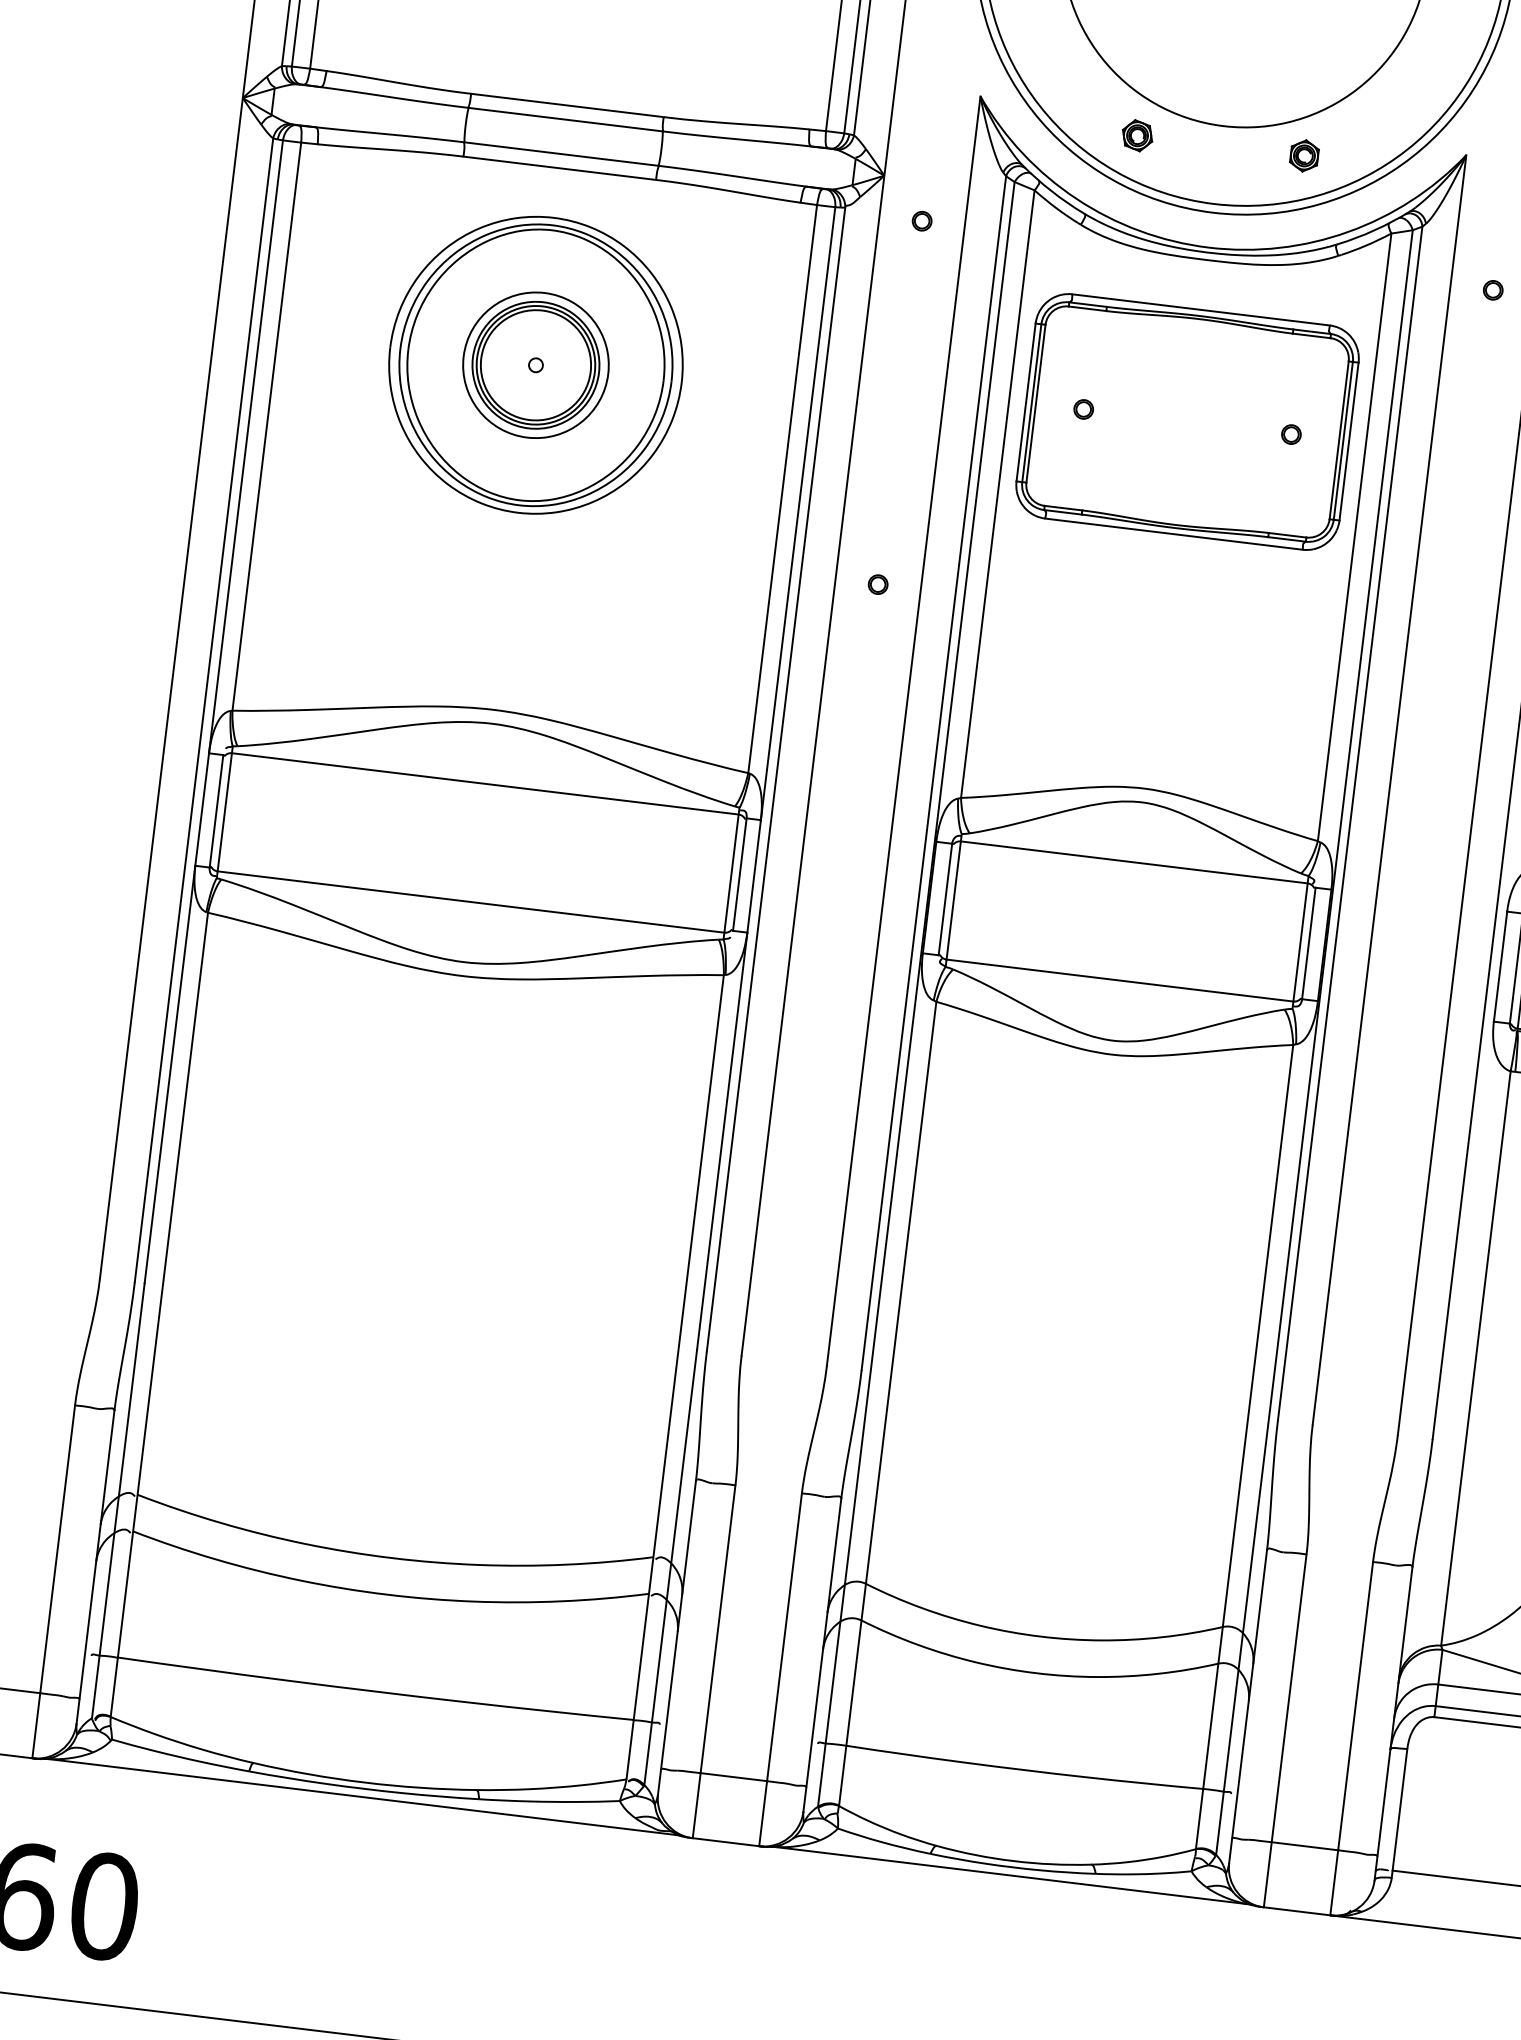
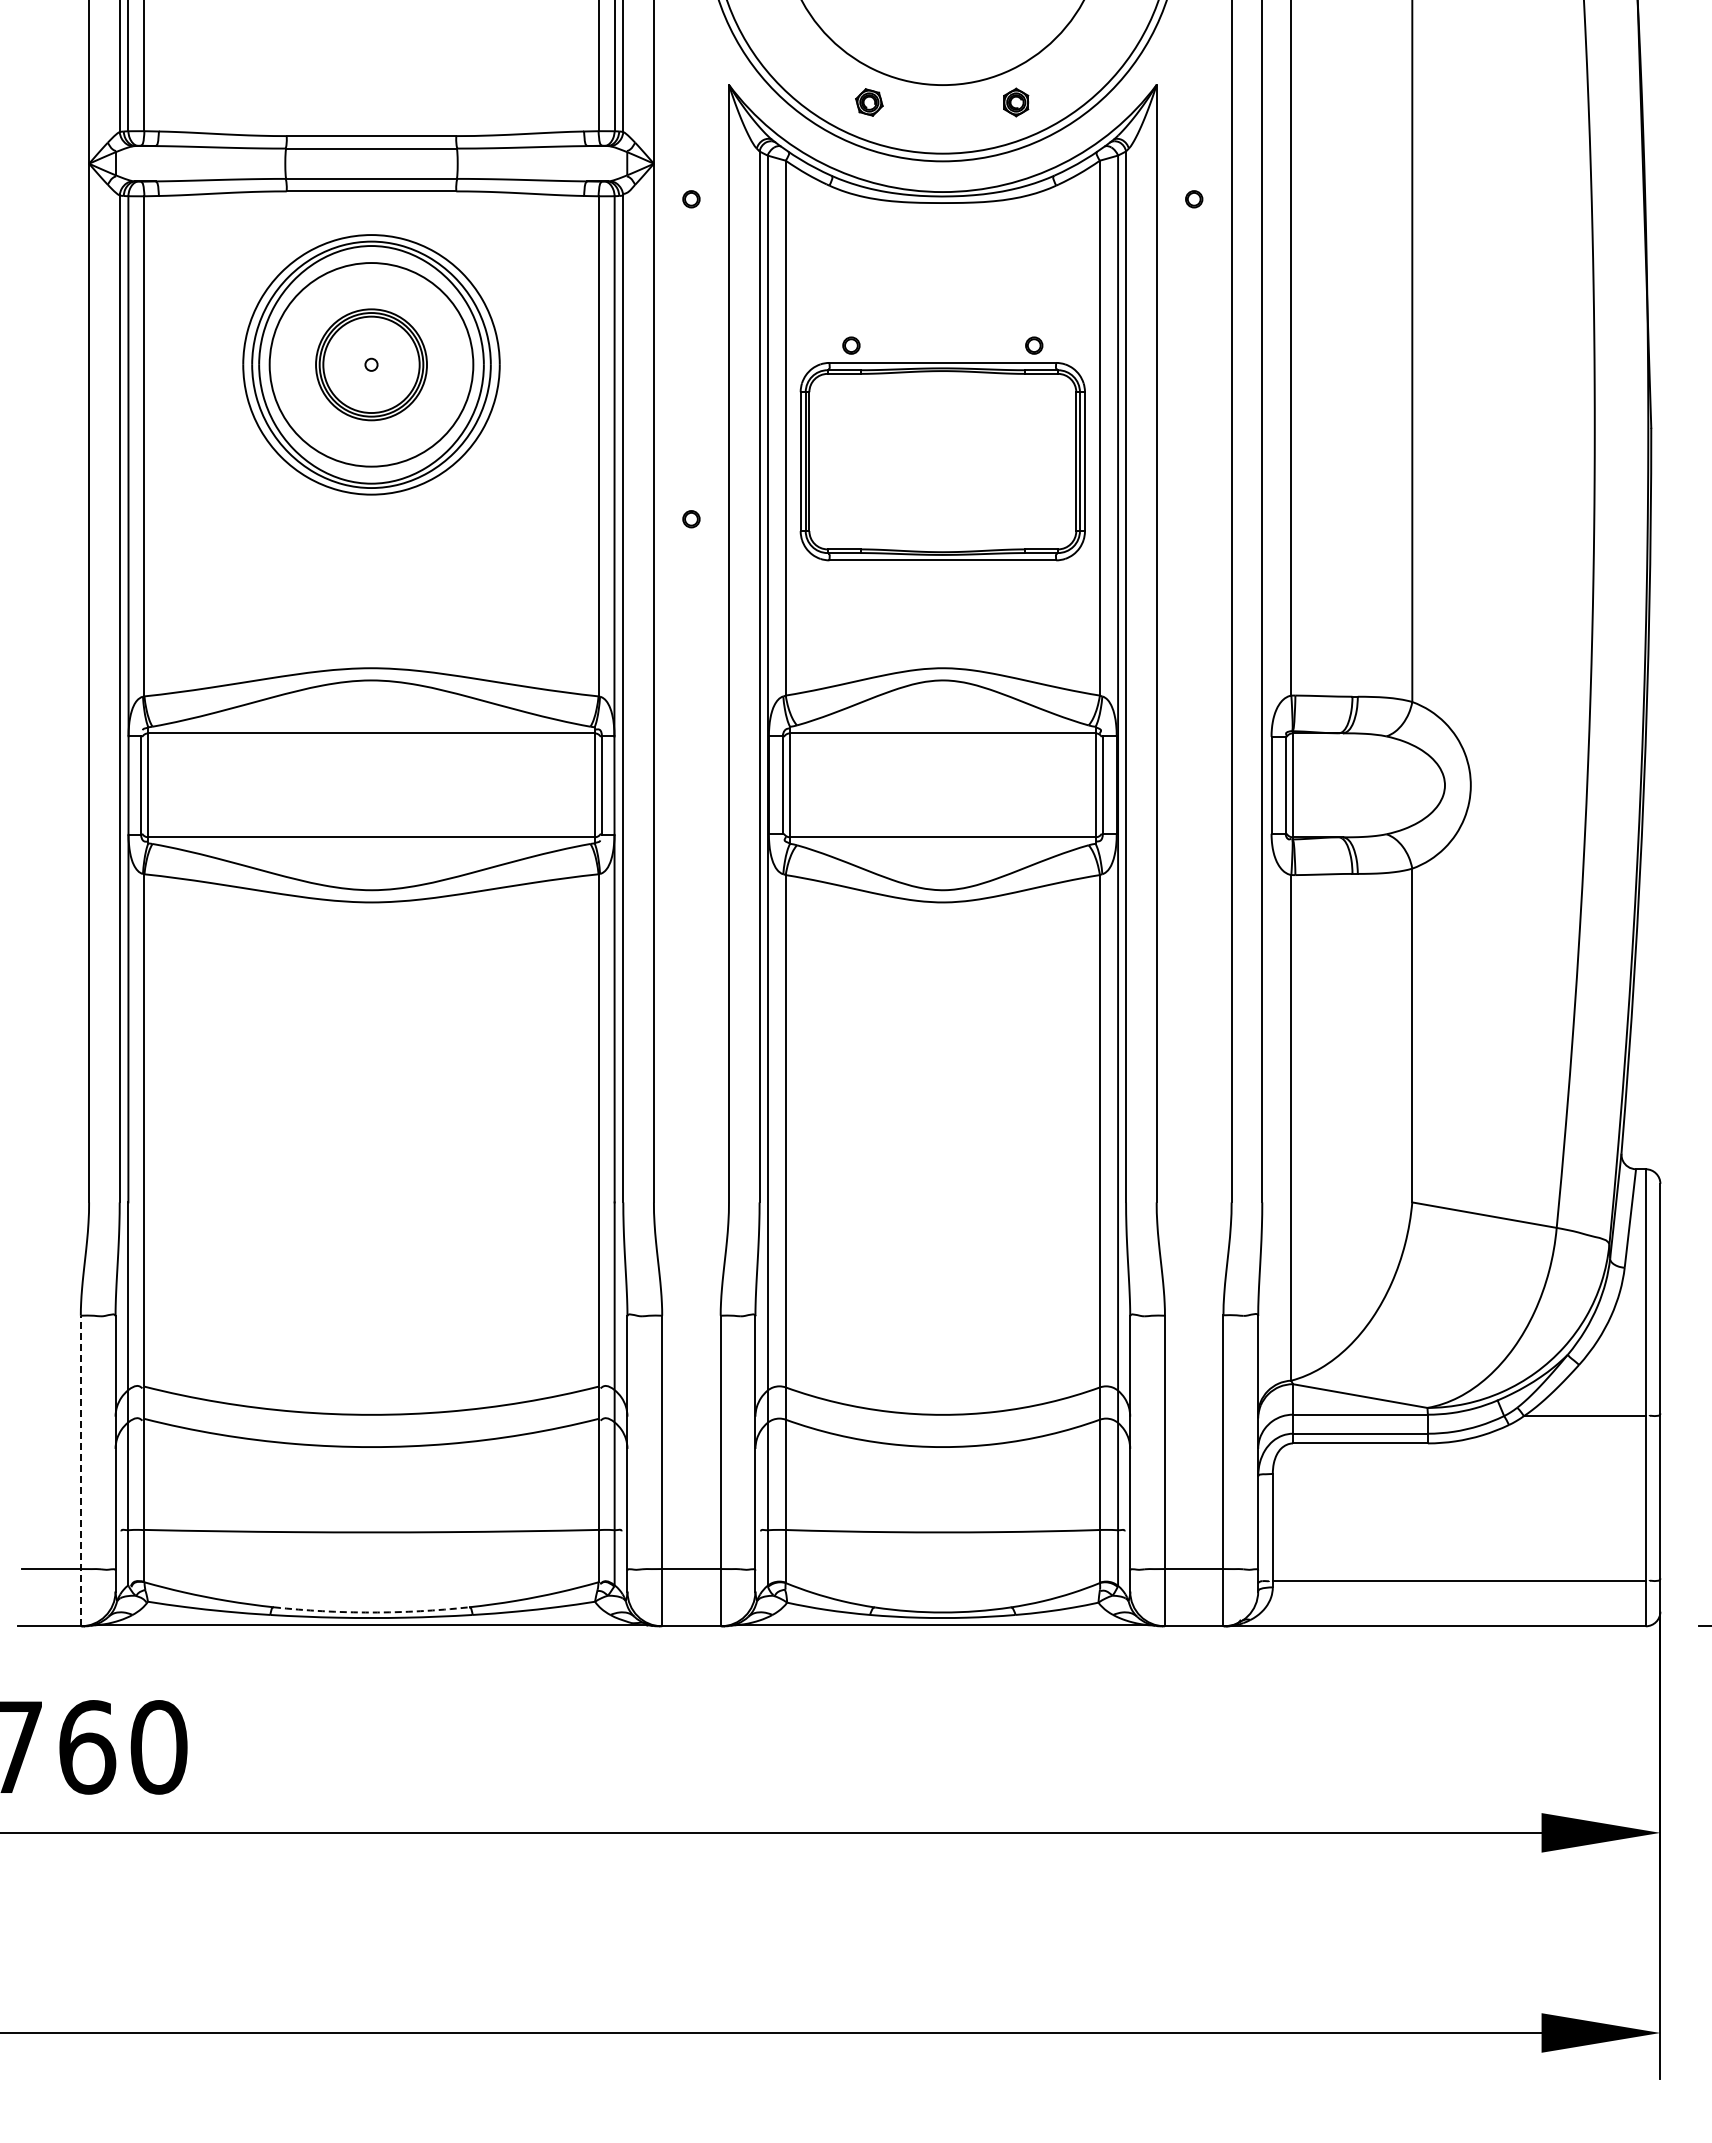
circle: (535, 364) -> (371, 364), size x1.6
part: (1187, 421) -> (942, 461), moved
line: (53, 1581) -> (80, 1470), solid -> dashed
arc: (364, 1782) -> (371, 1612), solid -> dashed

